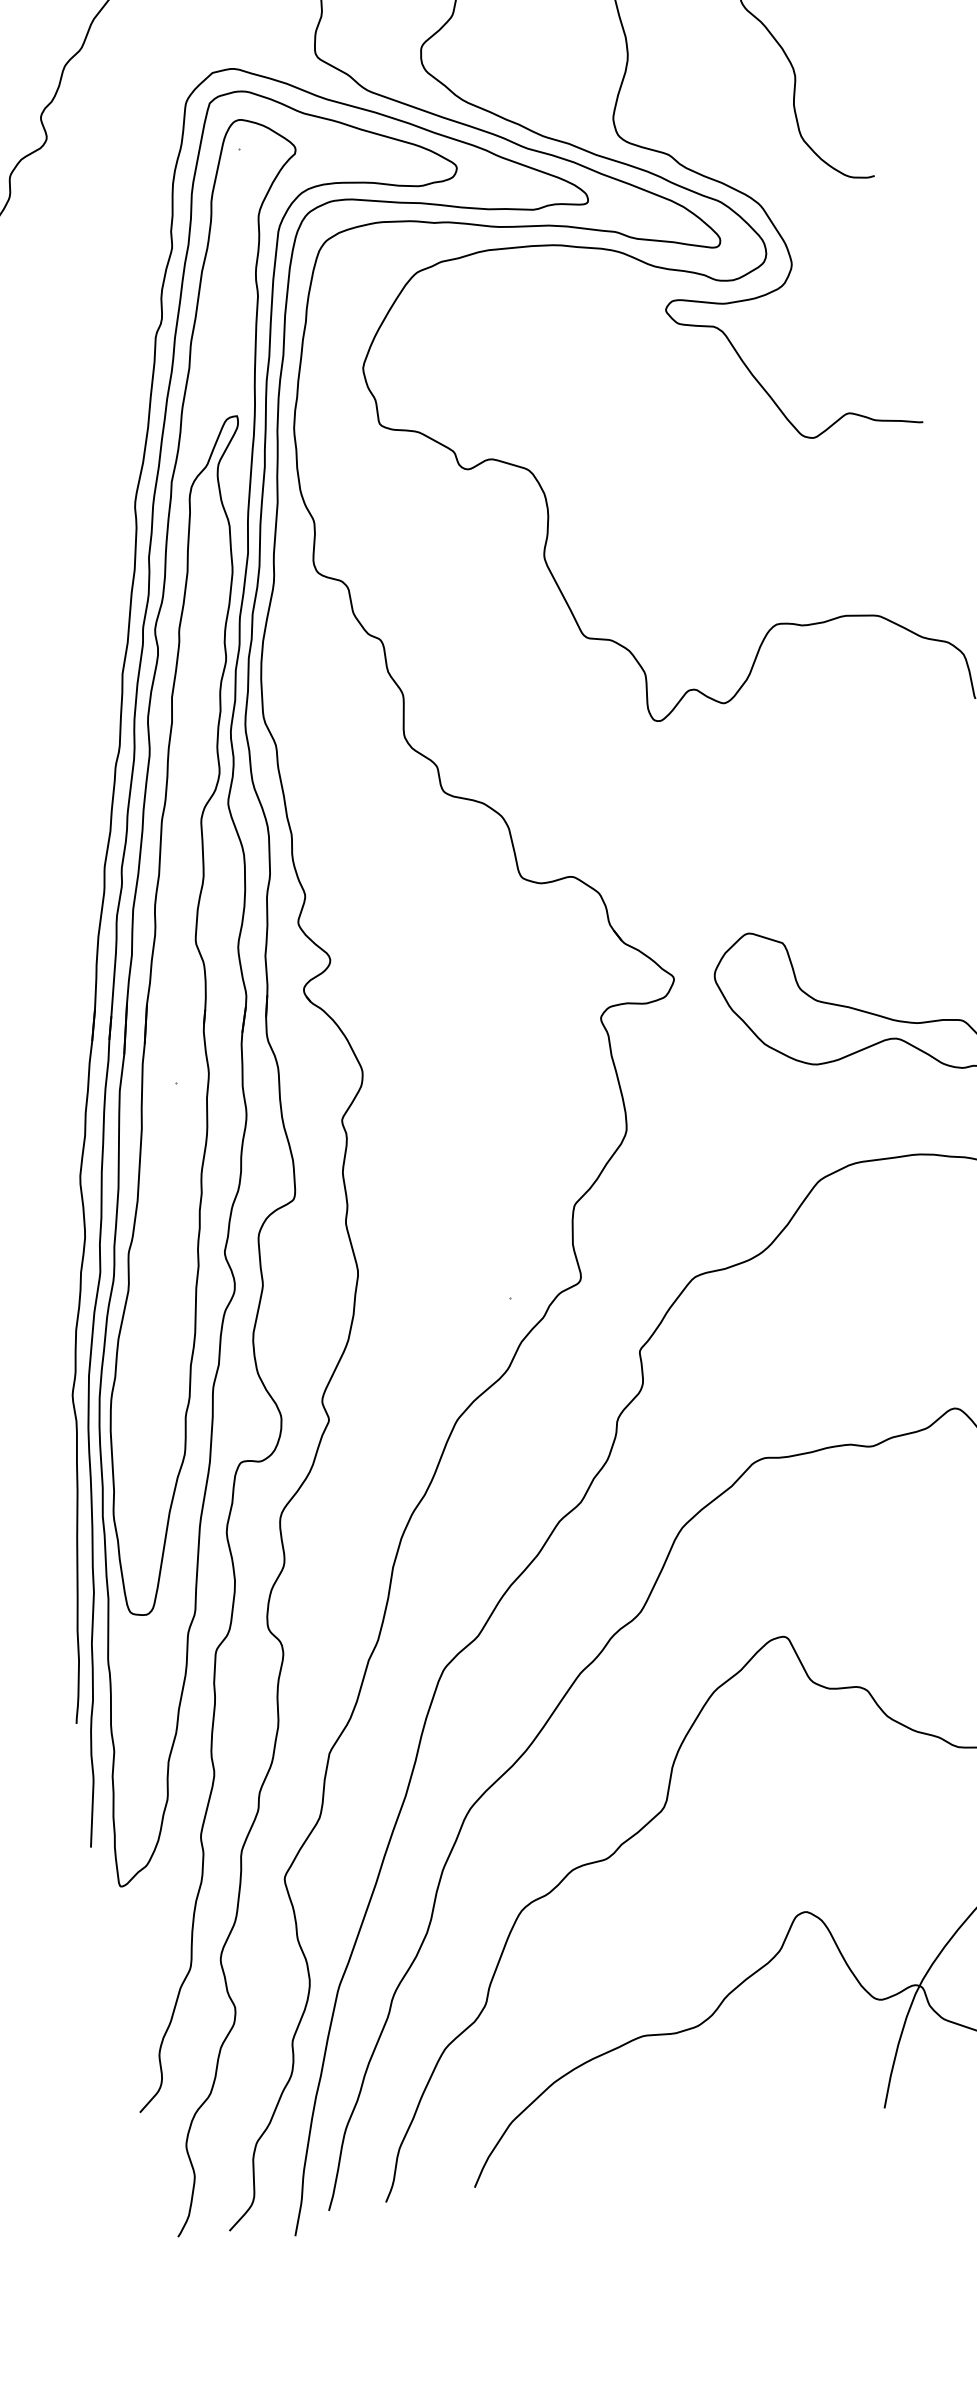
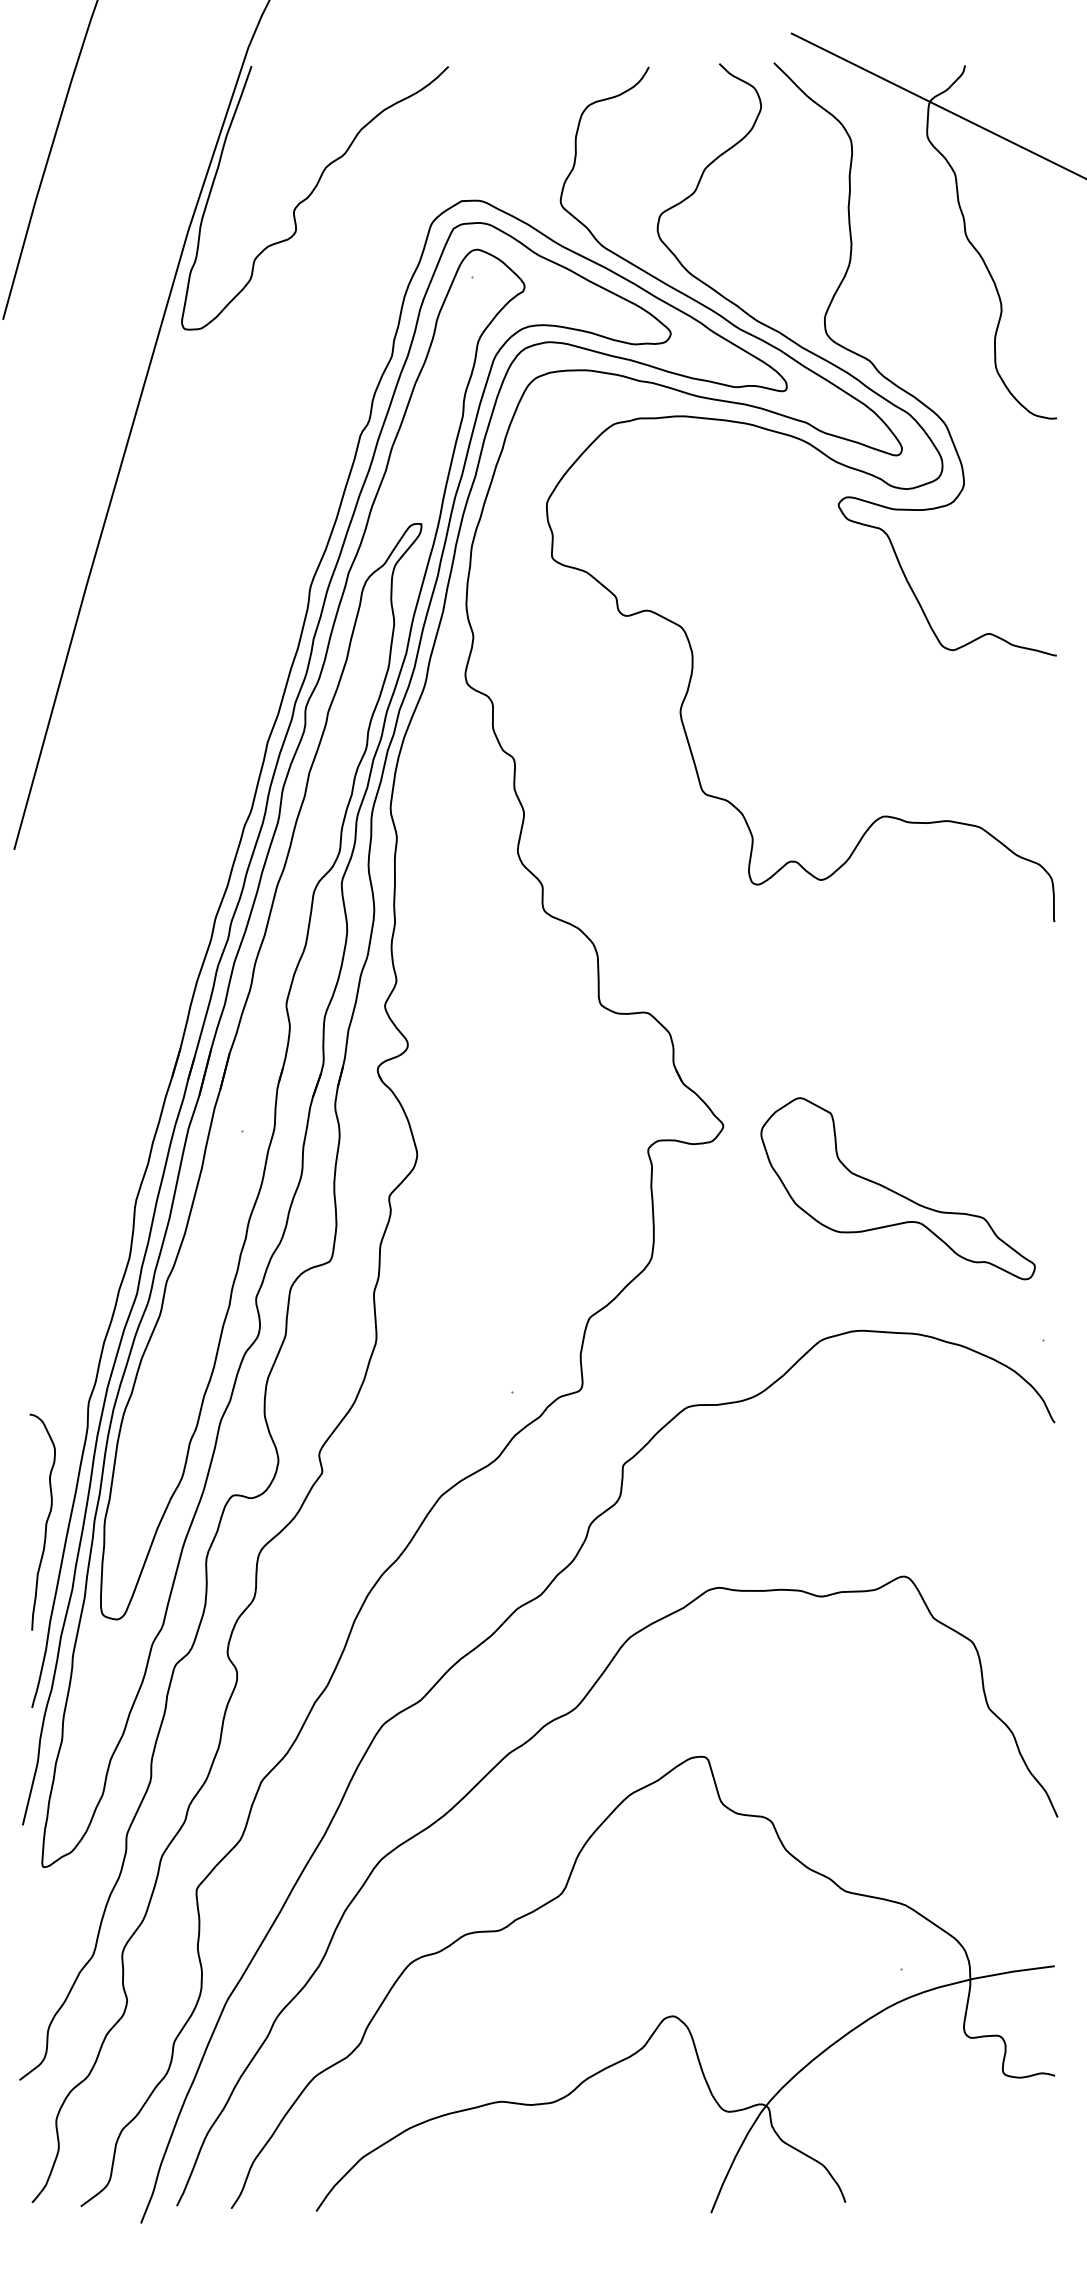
curve: (52, 1528) -> (45, 1522), added

